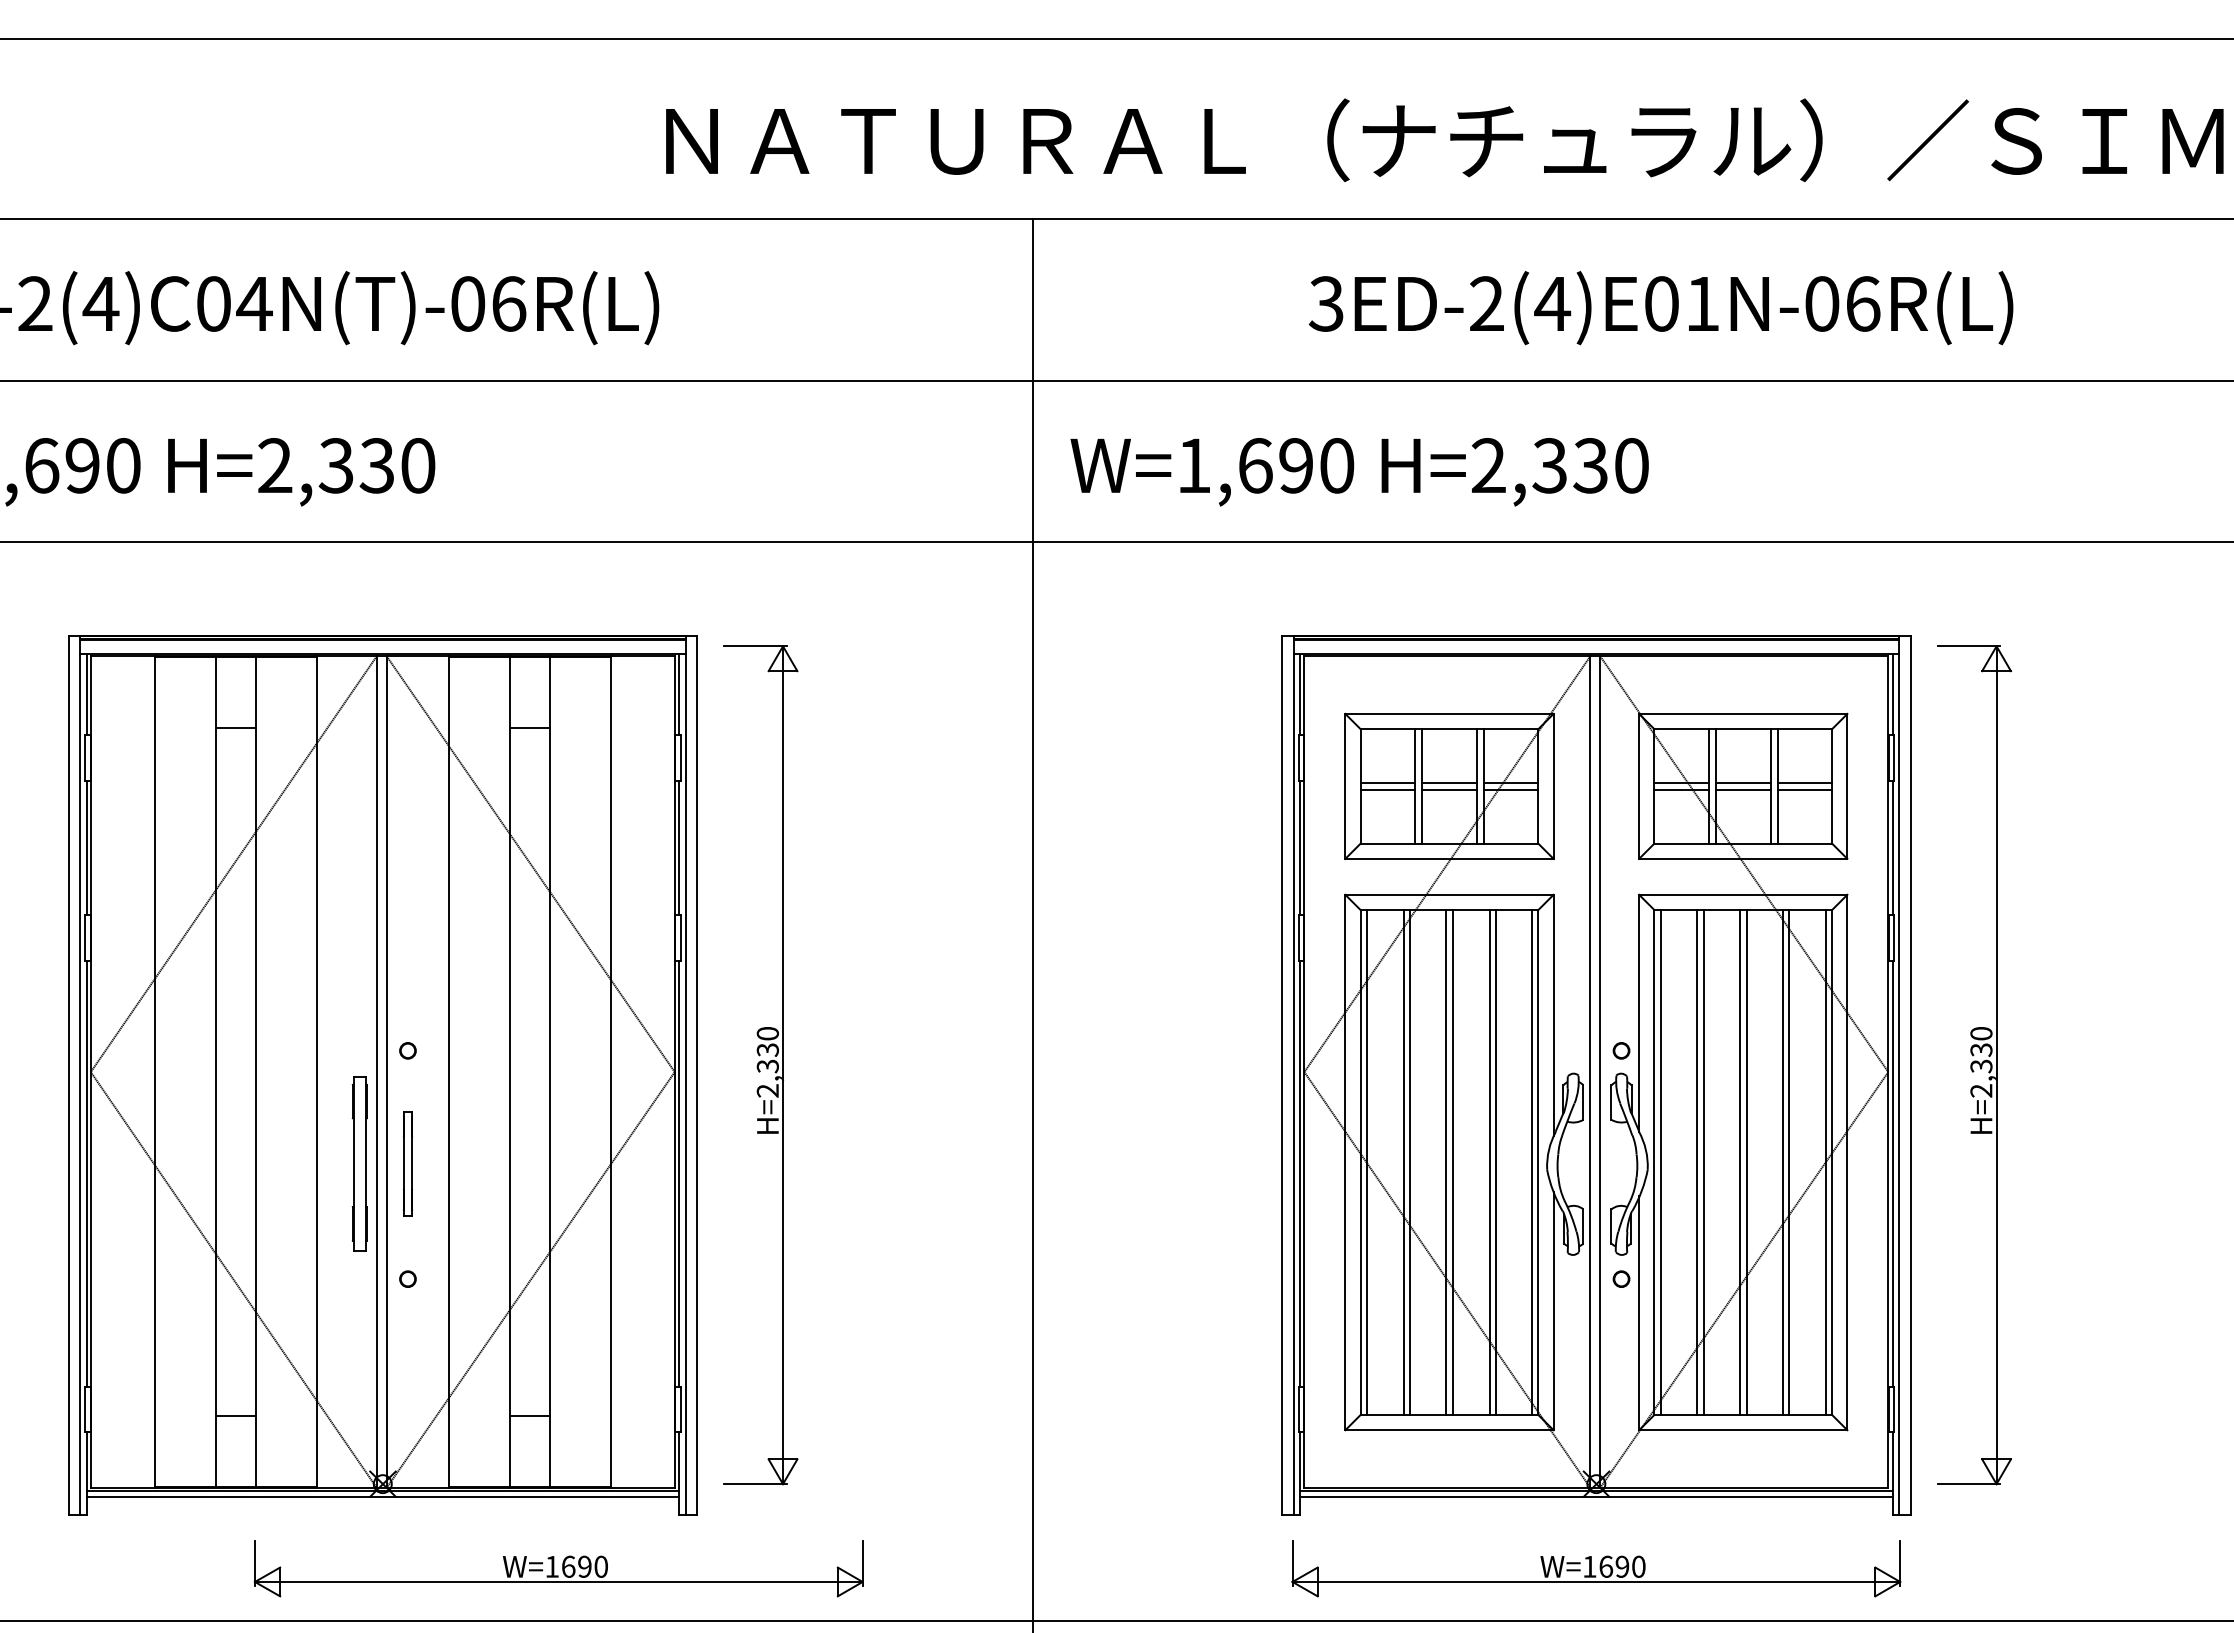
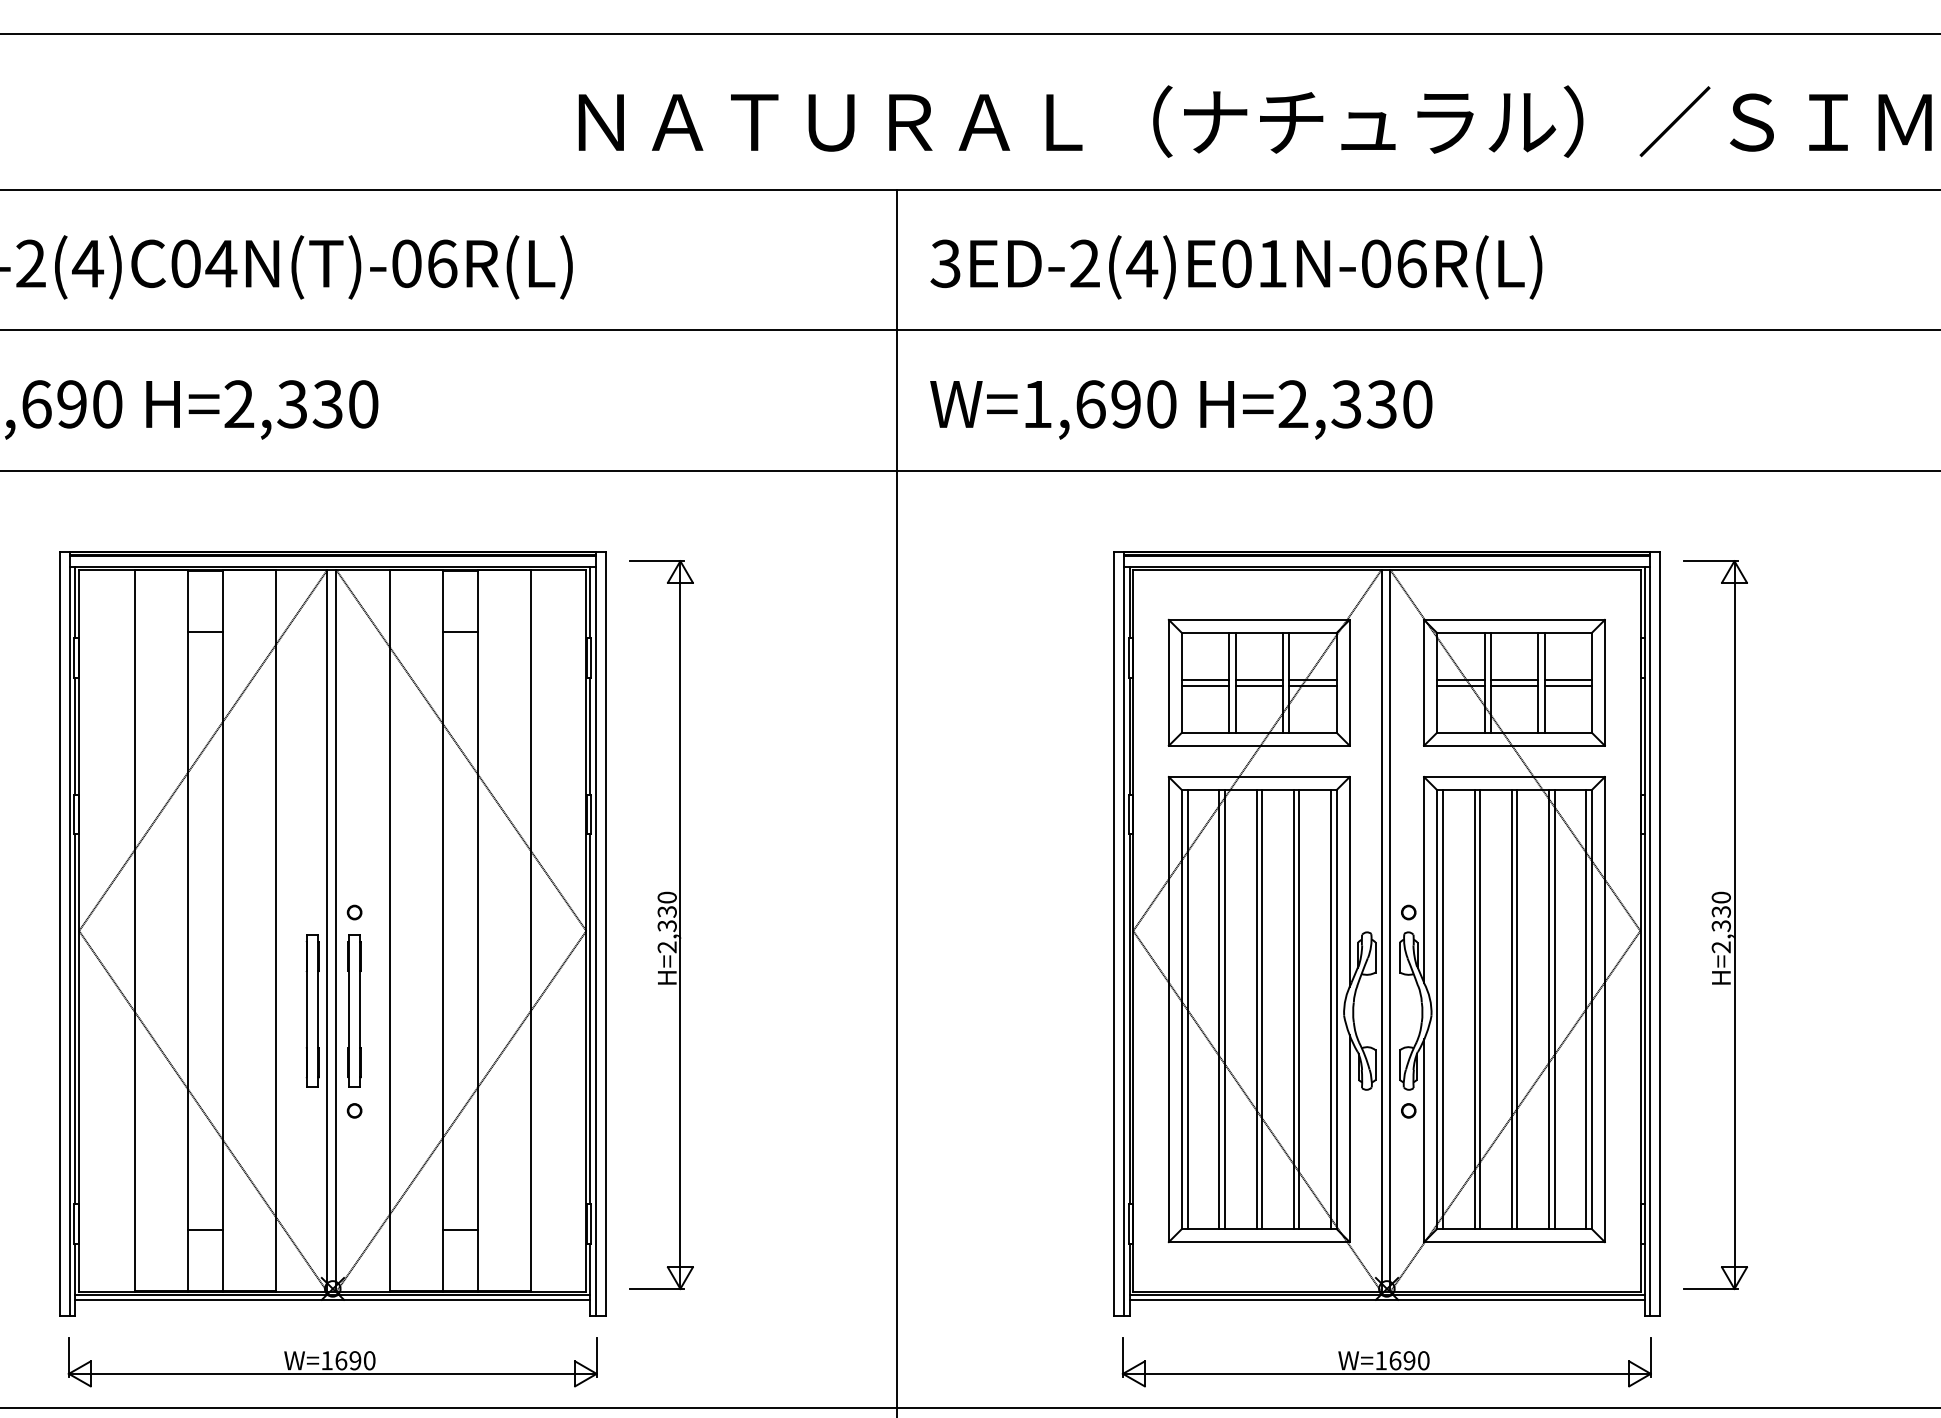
text: (1660, 308) -> (1235, 267), moved
part: (407, 1163) -> (354, 1010), size x1.67
part: (558, 1568) -> (332, 1362), moved

